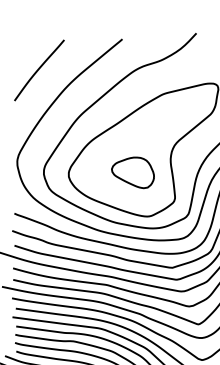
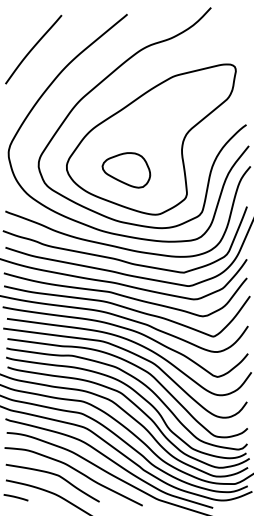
part: (133, 172) -> (126, 170), moved

